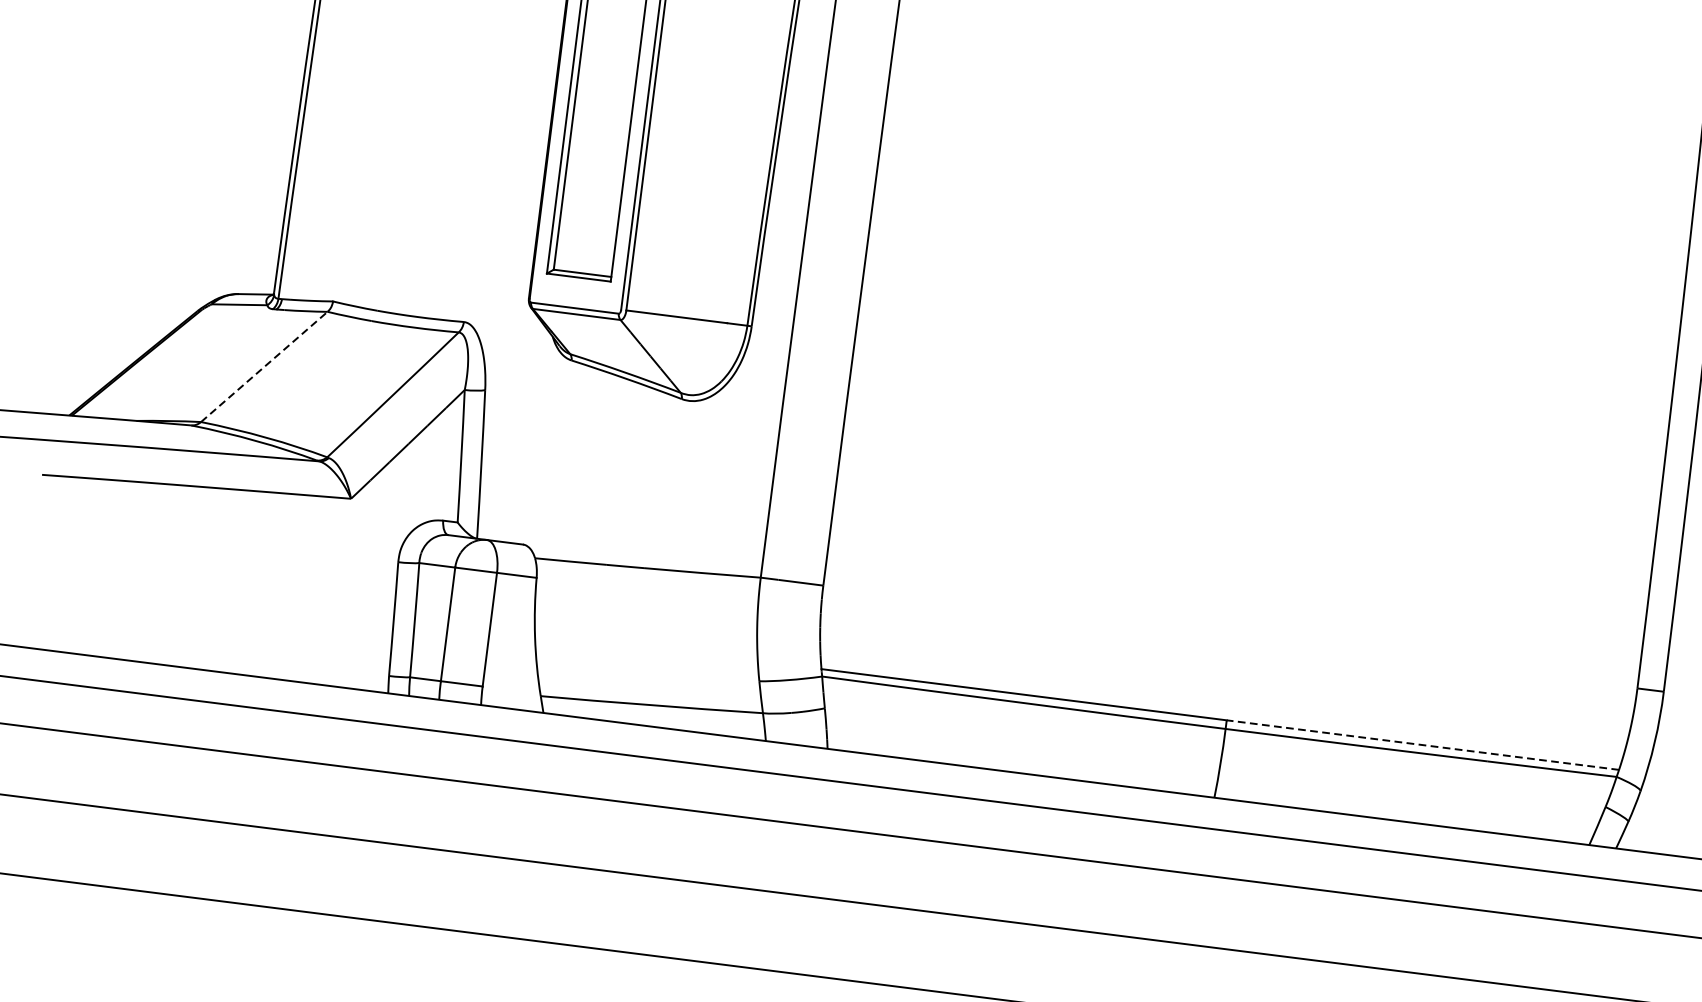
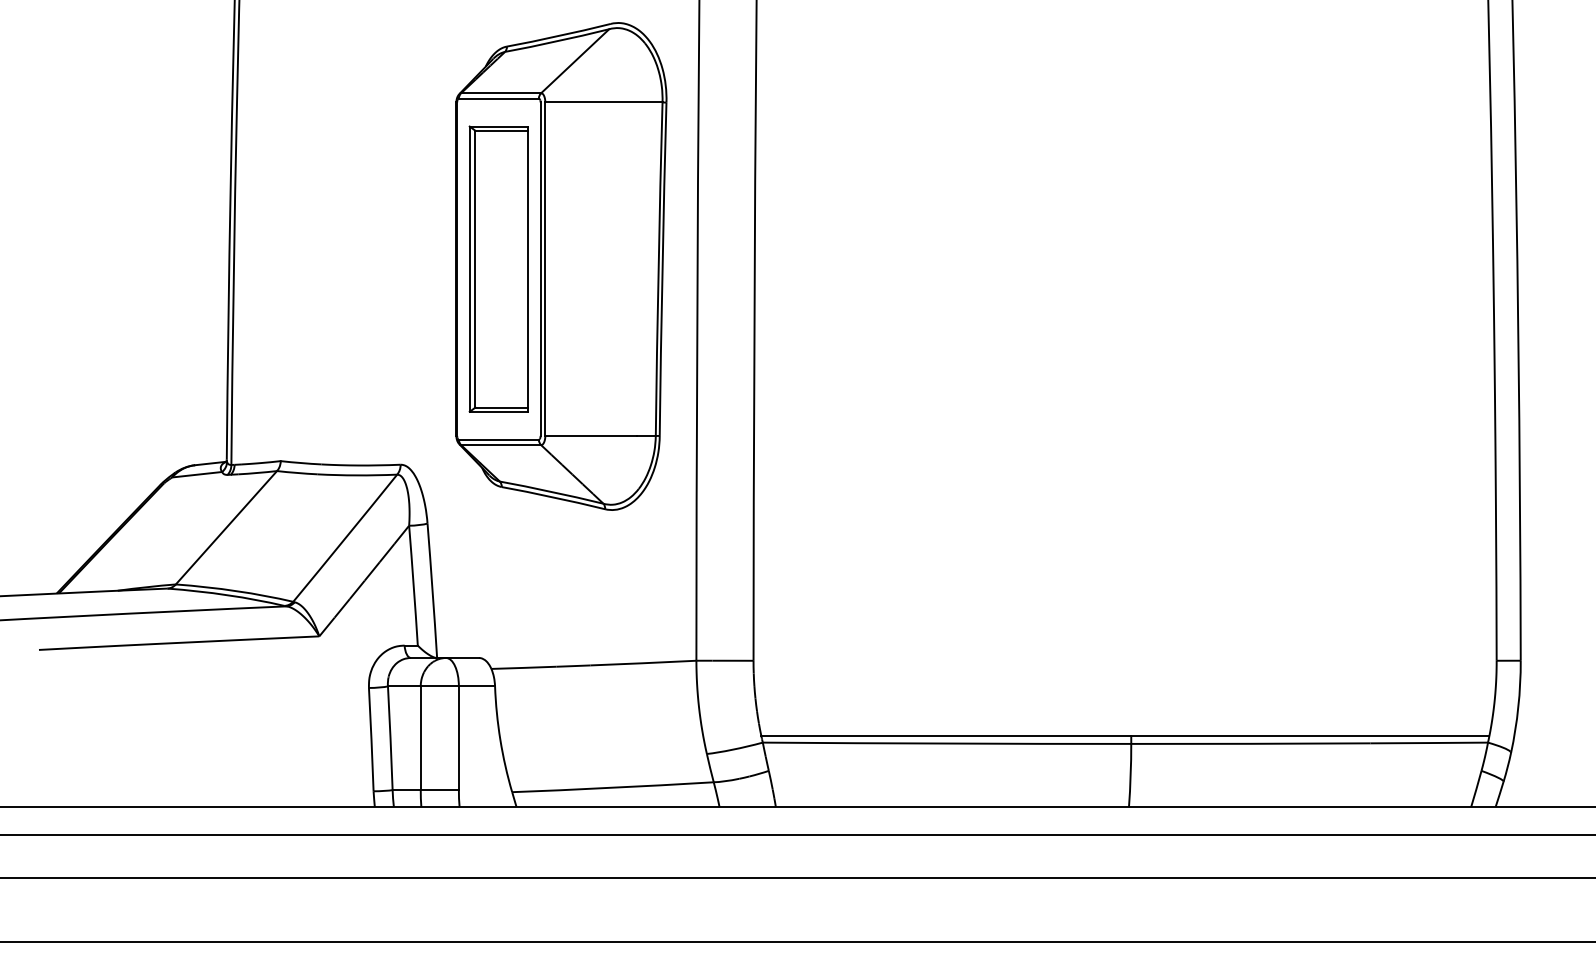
line: (264, 366) -> (226, 527), dashed -> solid
line: (1421, 745) -> (1309, 736), dashed -> solid

